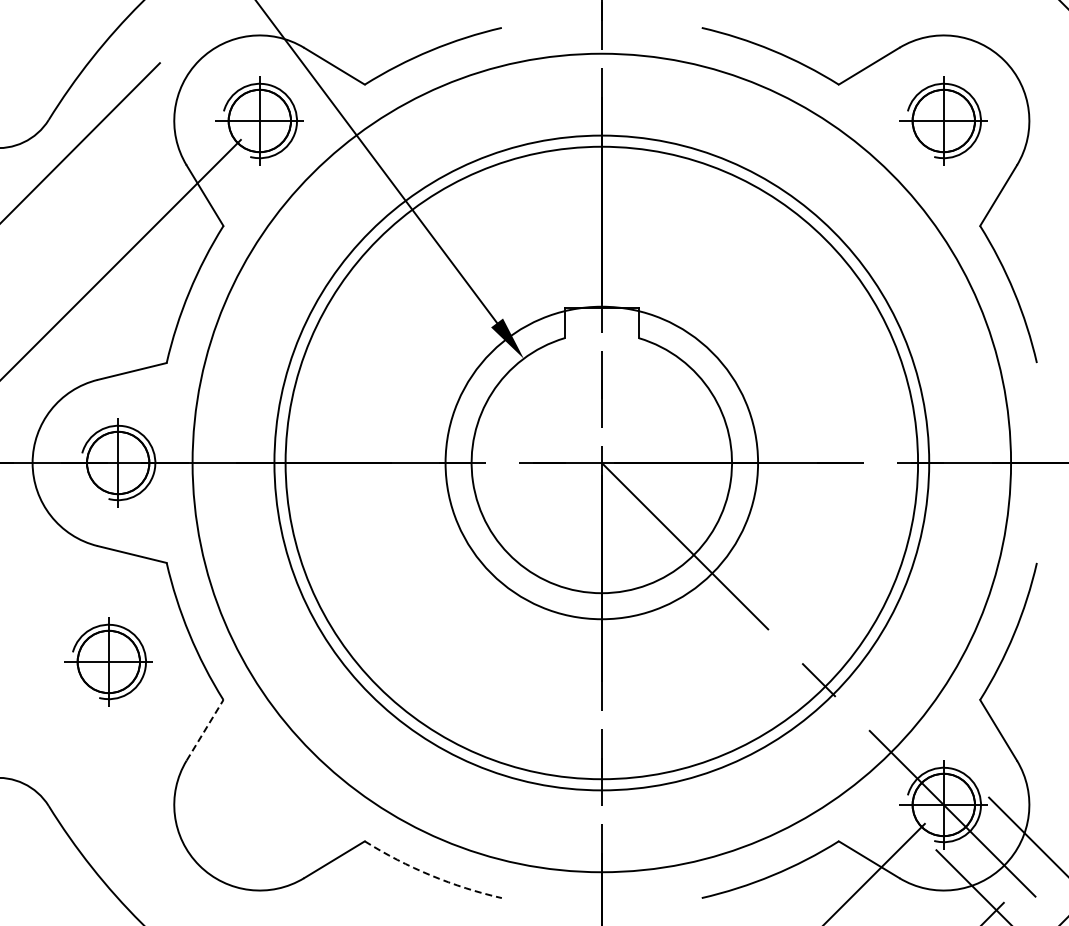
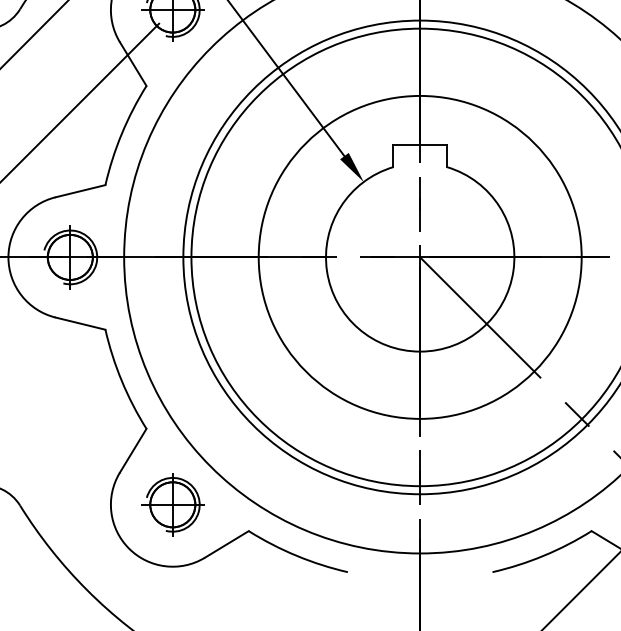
circle: (601, 462) -> (419, 257), size x1.43
part: (108, 661) -> (172, 504), moved
line: (205, 729) -> (133, 450), dashed -> solid
arc: (430, 875) -> (296, 555), dashed -> solid

